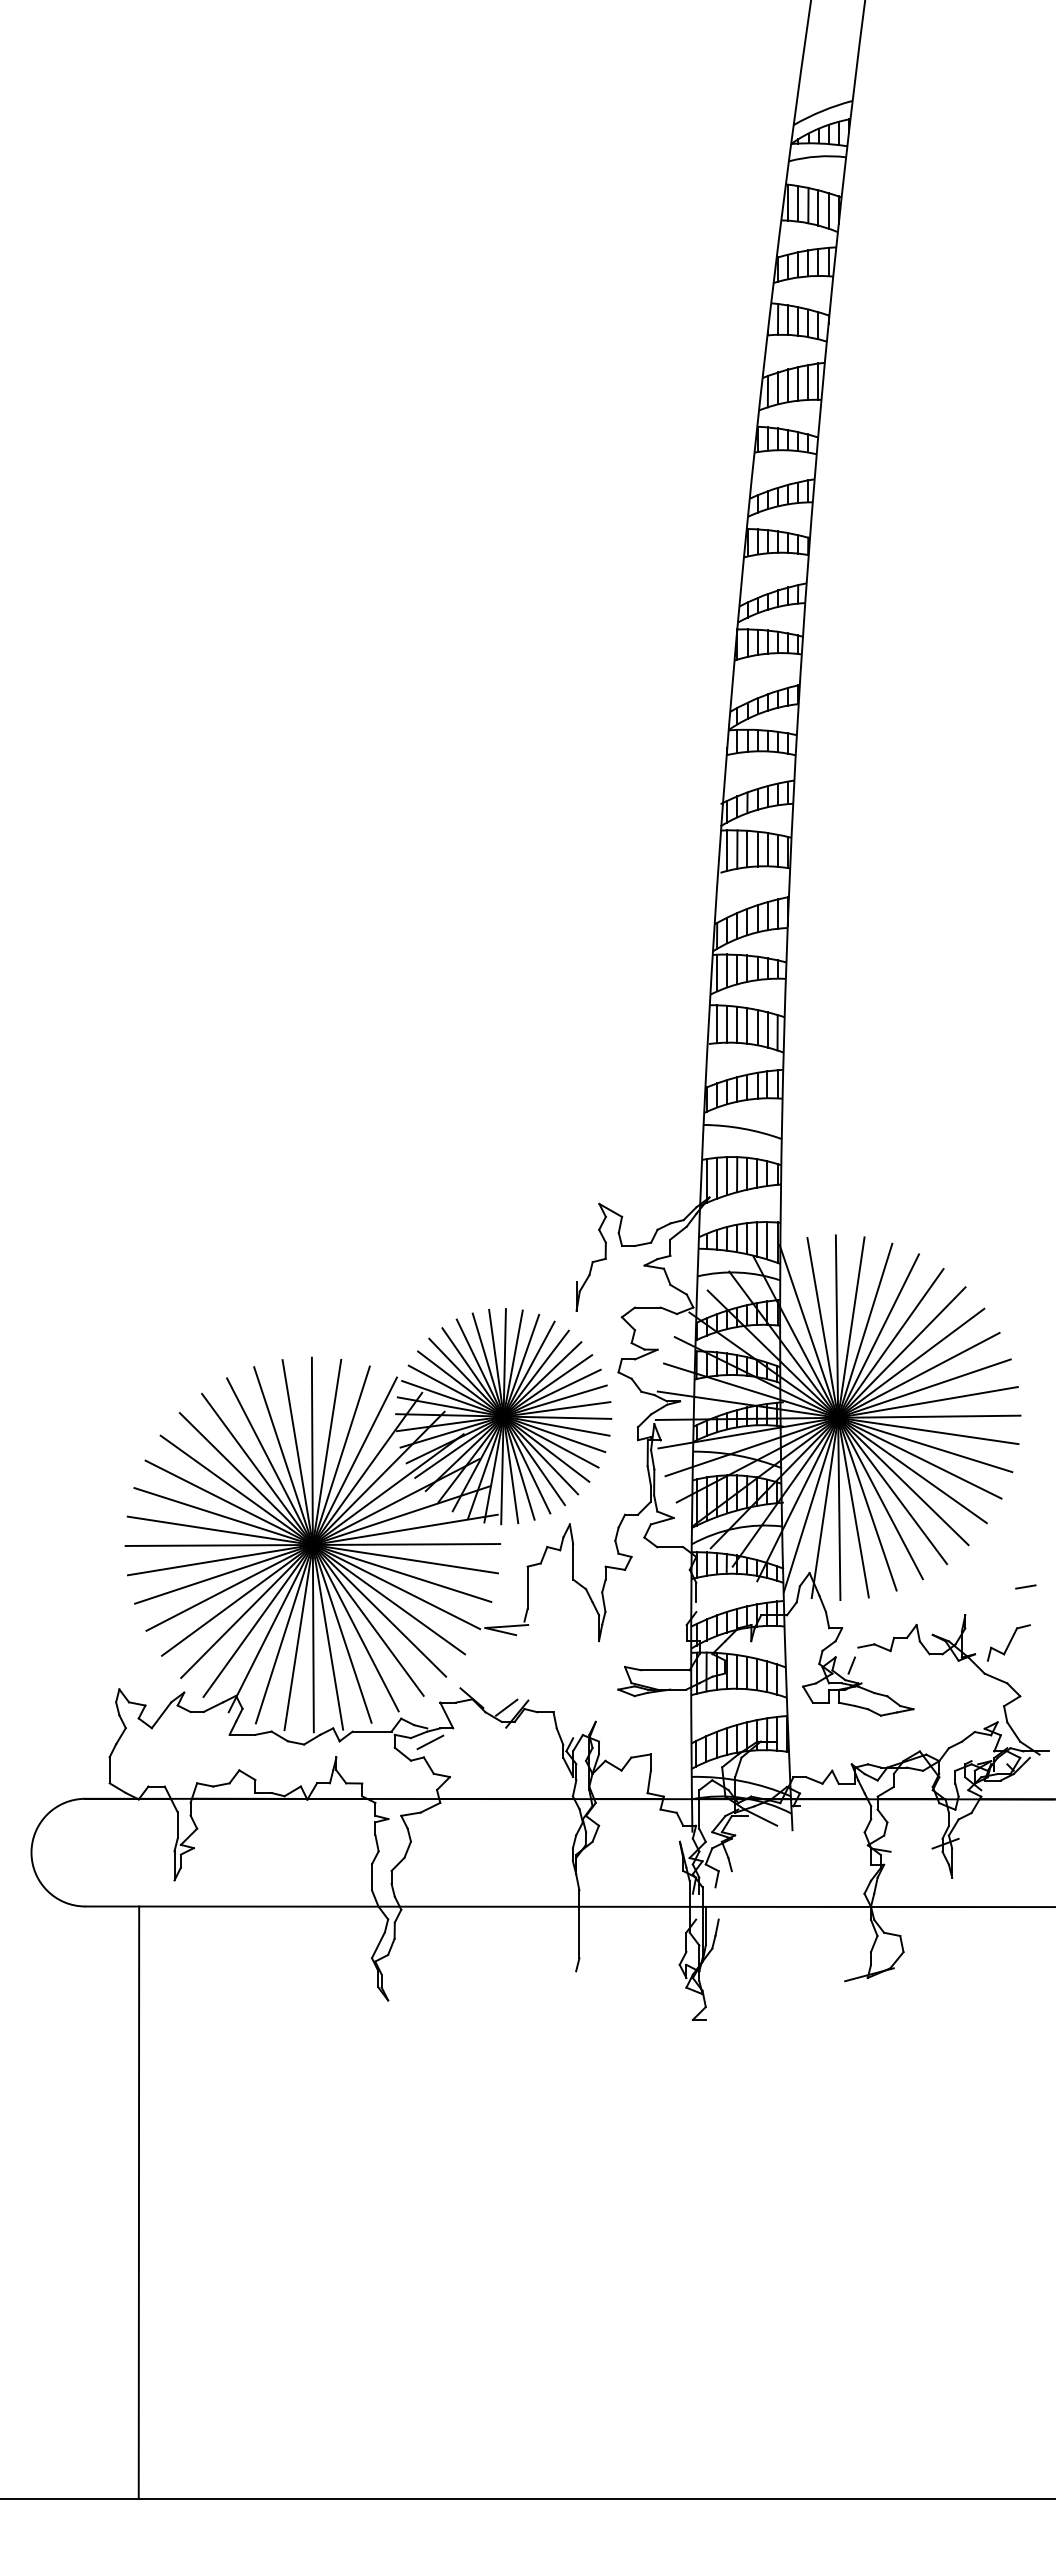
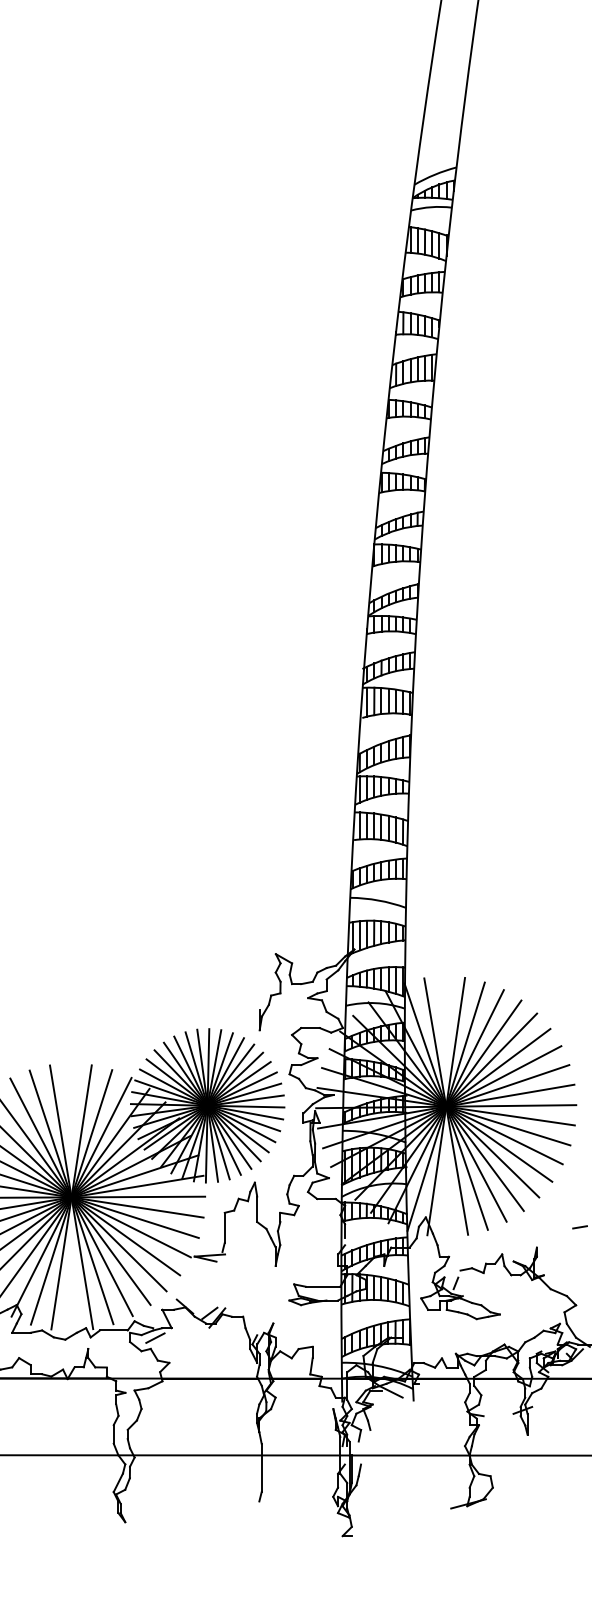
line: (837, 1417) -> (445, 1106), removed
line: (312, 1544) -> (71, 1197), removed
part: (1008, 1642) -> (567, 1266), removed

